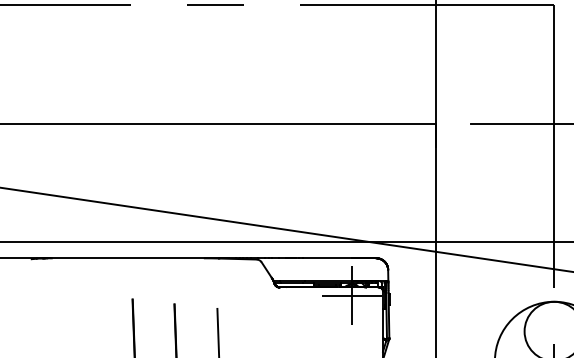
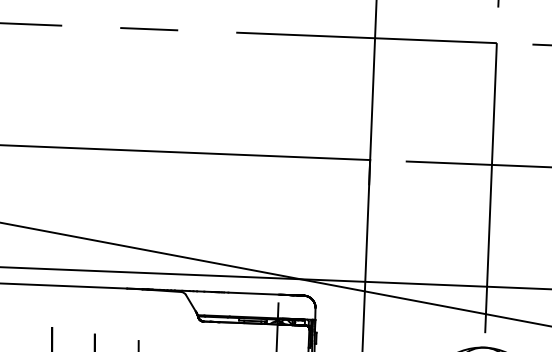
line: (351, 295) -> (276, 332), removed

